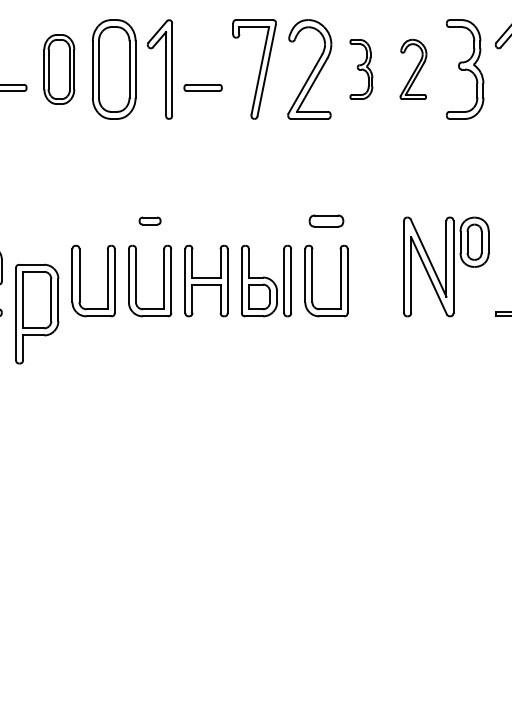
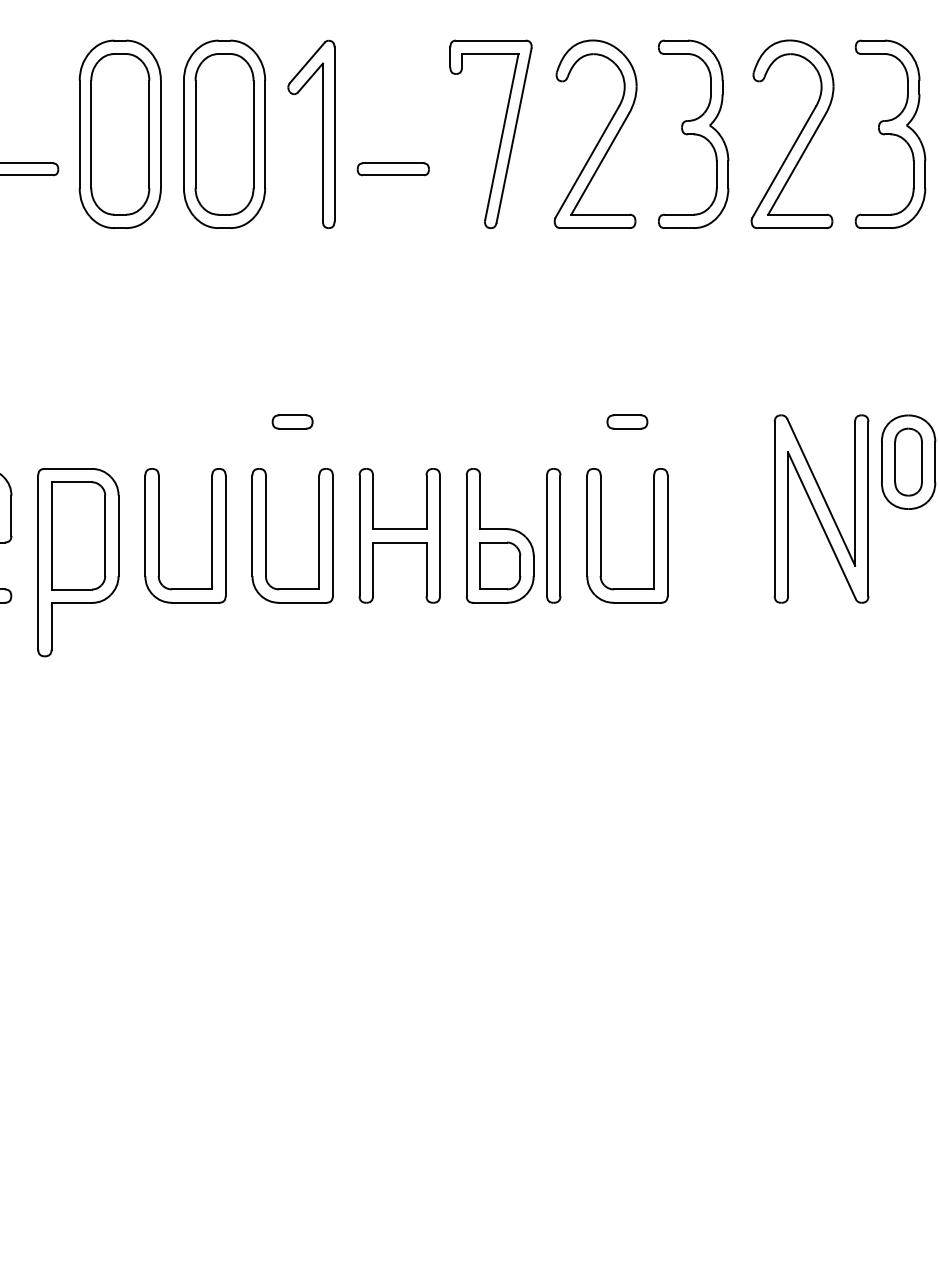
part: (59, 69) -> (120, 134), size x1.43
part: (361, 69) -> (693, 134), size x1.67
part: (413, 69) -> (792, 134), size x1.67
part: (326, 220) -> (627, 420), size x0.62
part: (37, 313) -> (78, 561), moved

